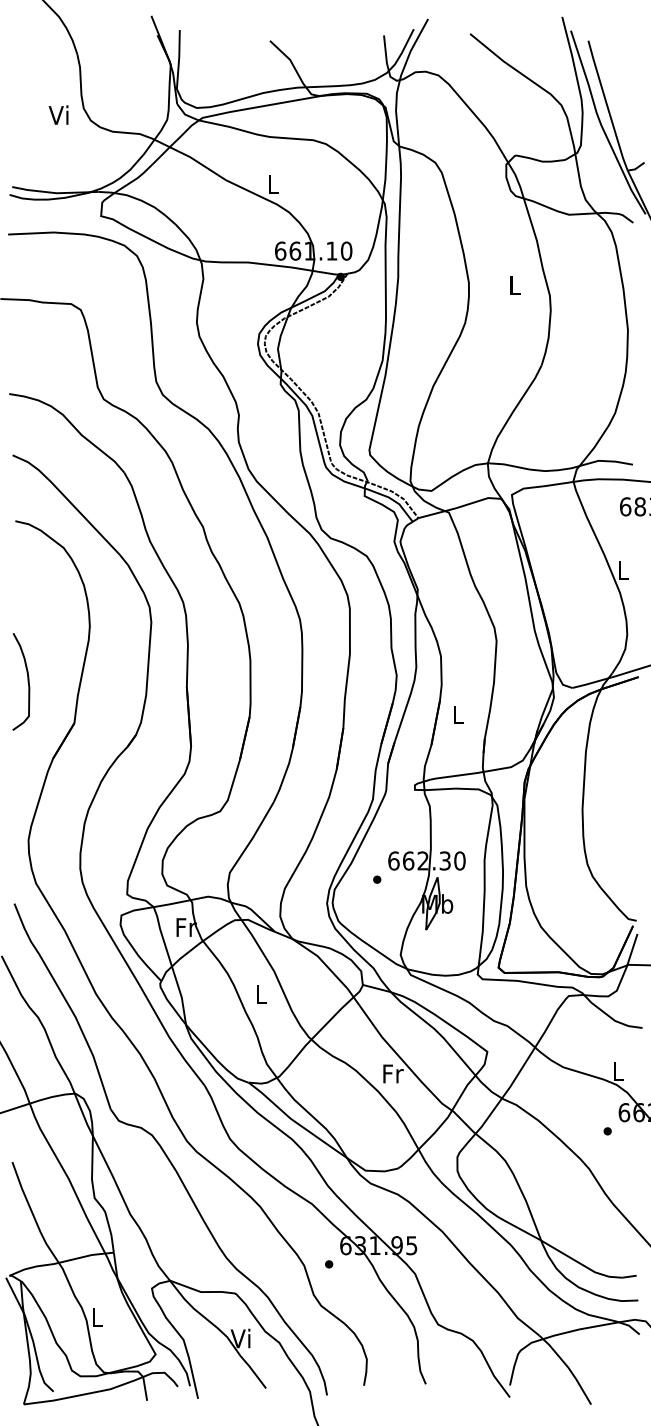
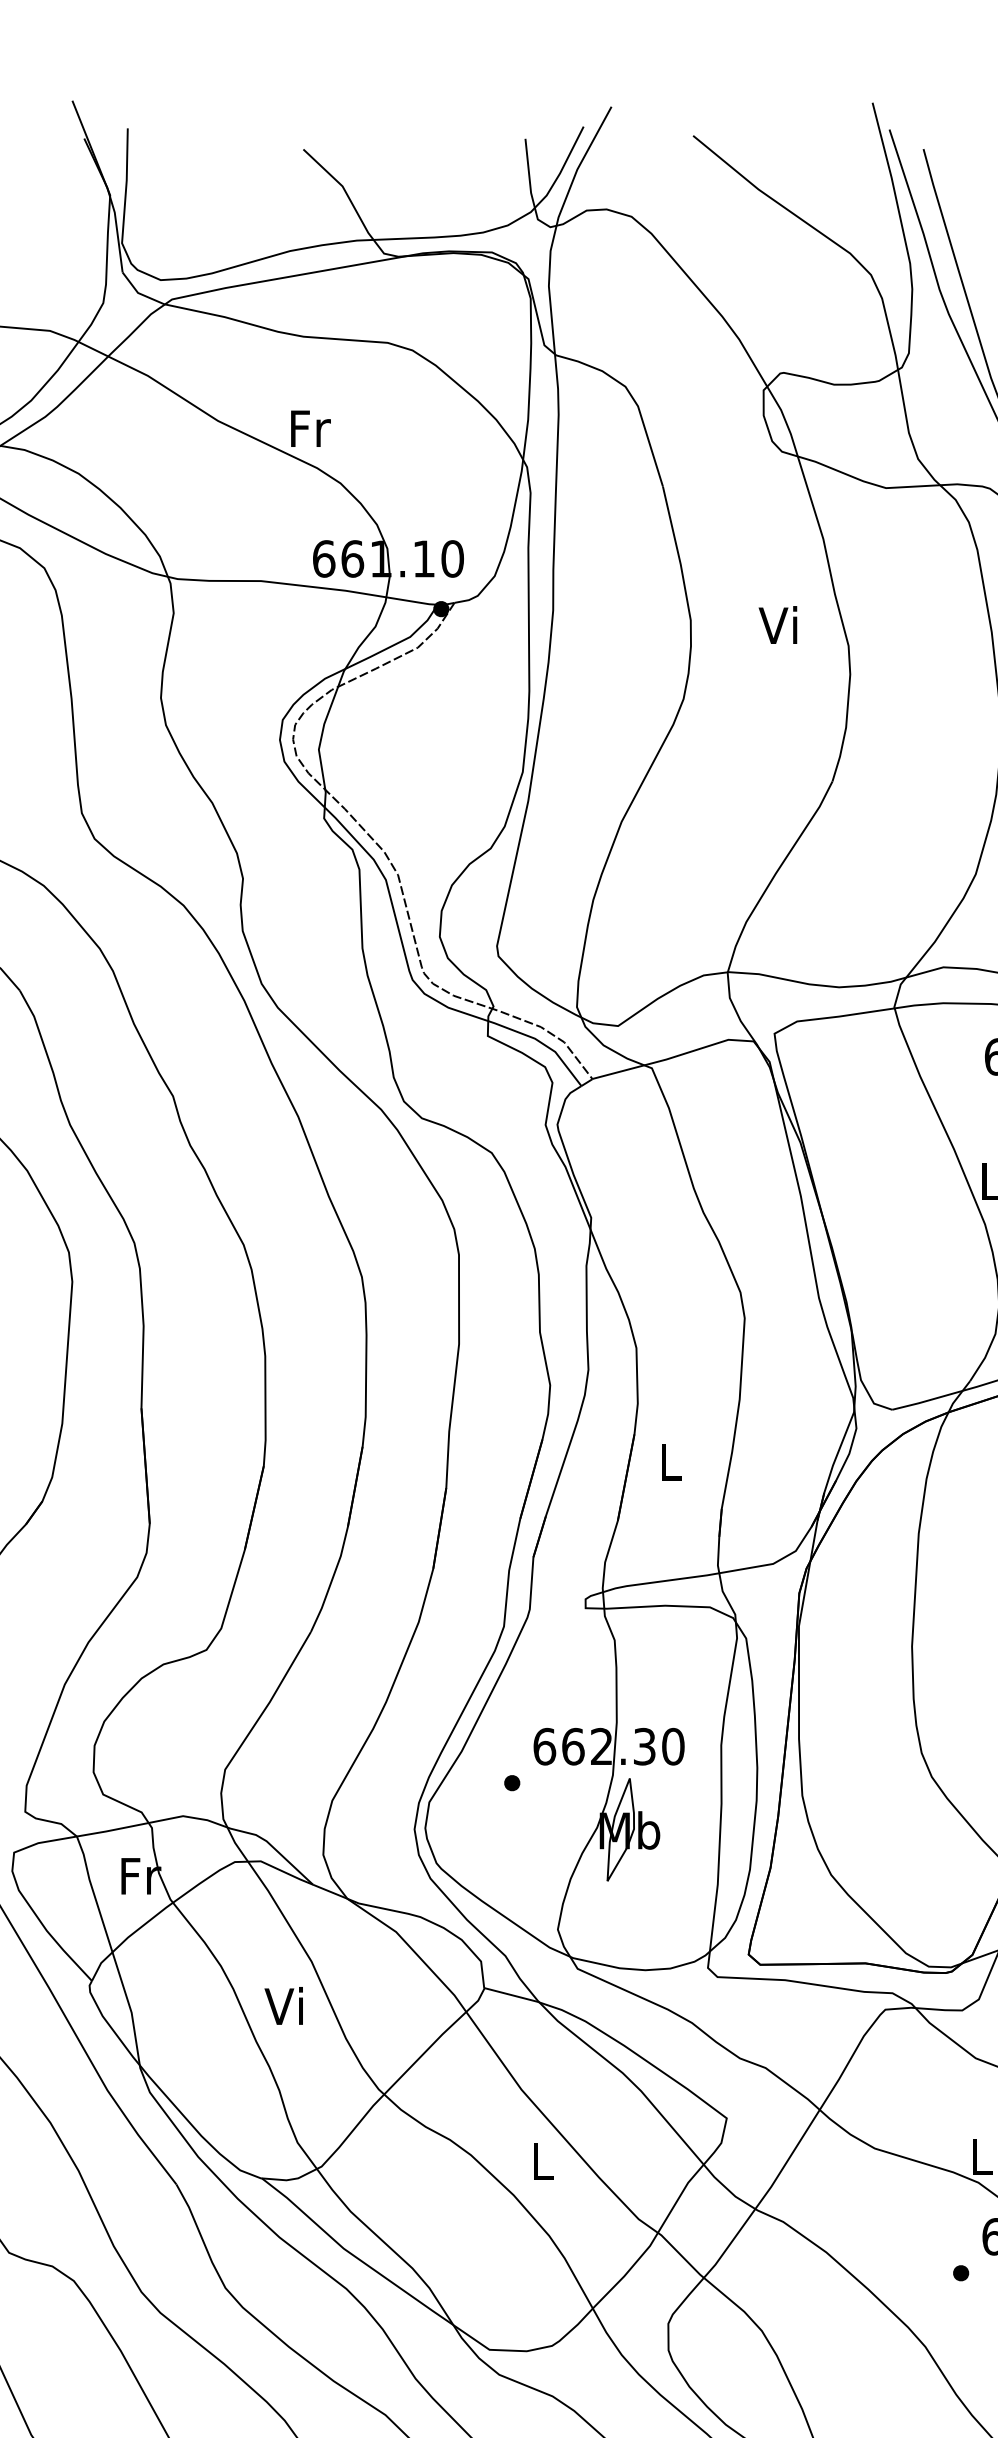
text: (273, 184) -> (310, 429), L -> Fr
text: (513, 284) -> (777, 623), L -> Vi
text: (259, 993) -> (282, 2004), L -> Vi
text: (393, 1073) -> (543, 2160), Fr -> L

